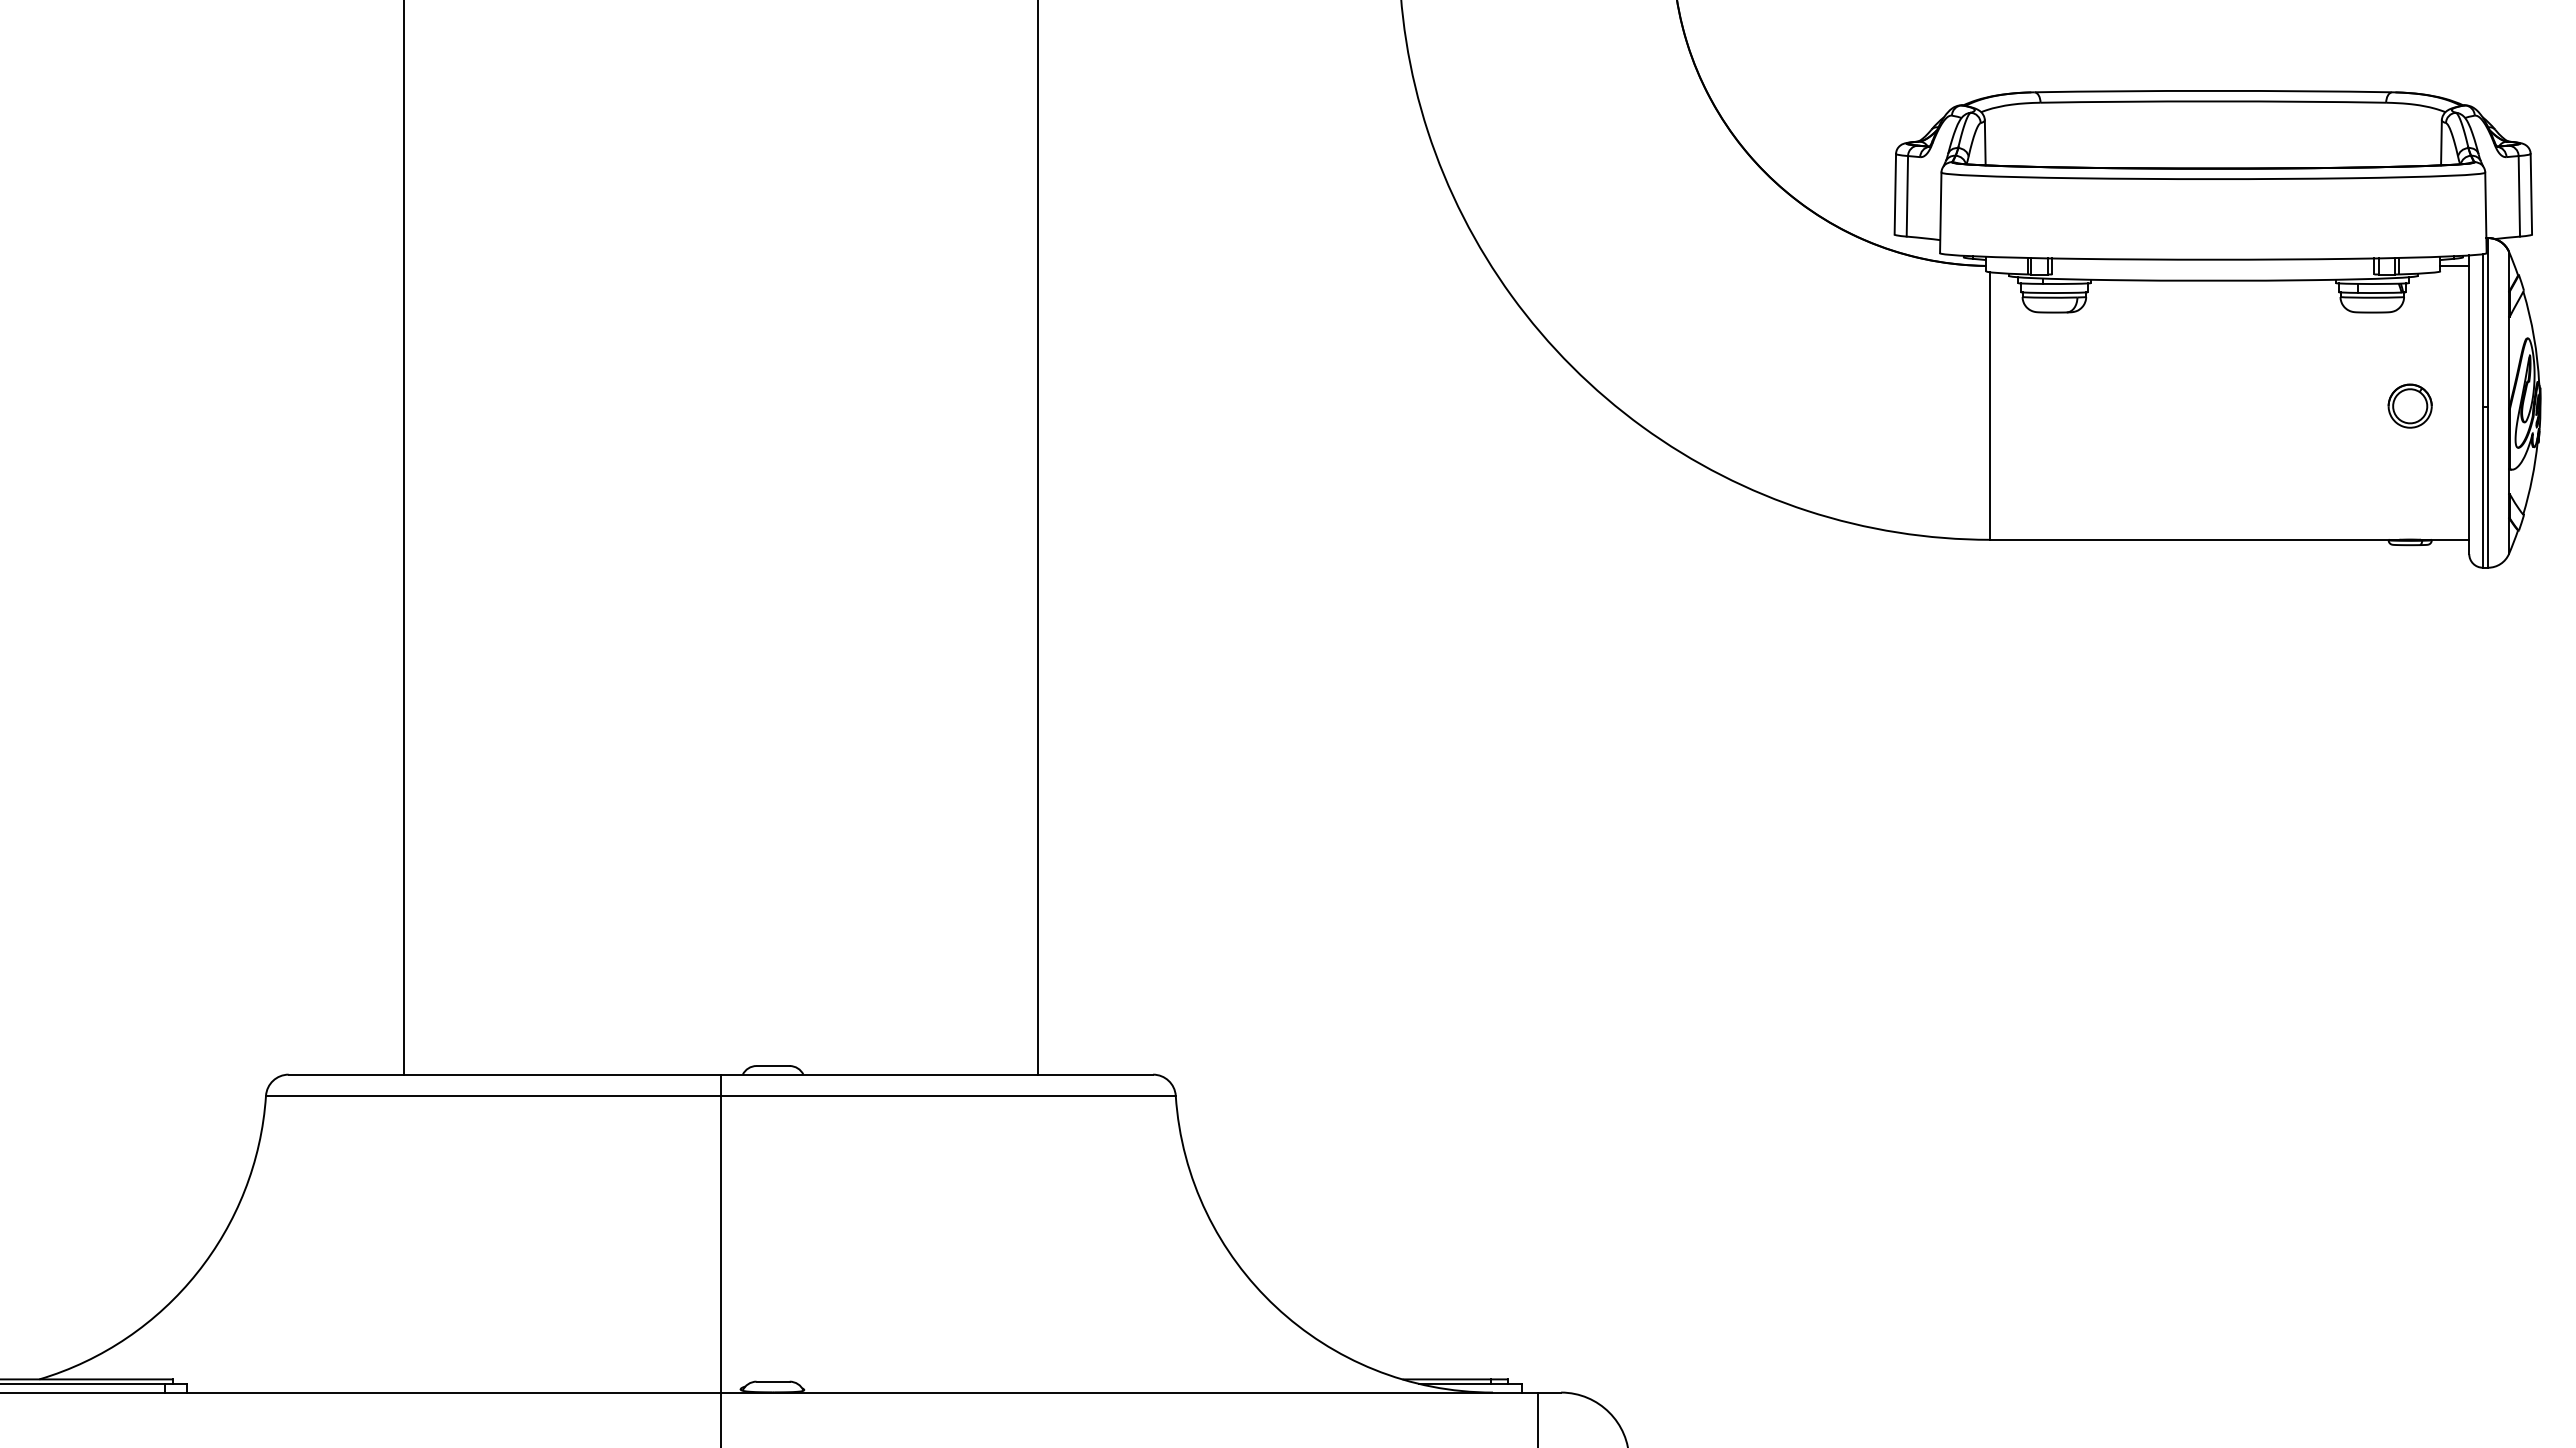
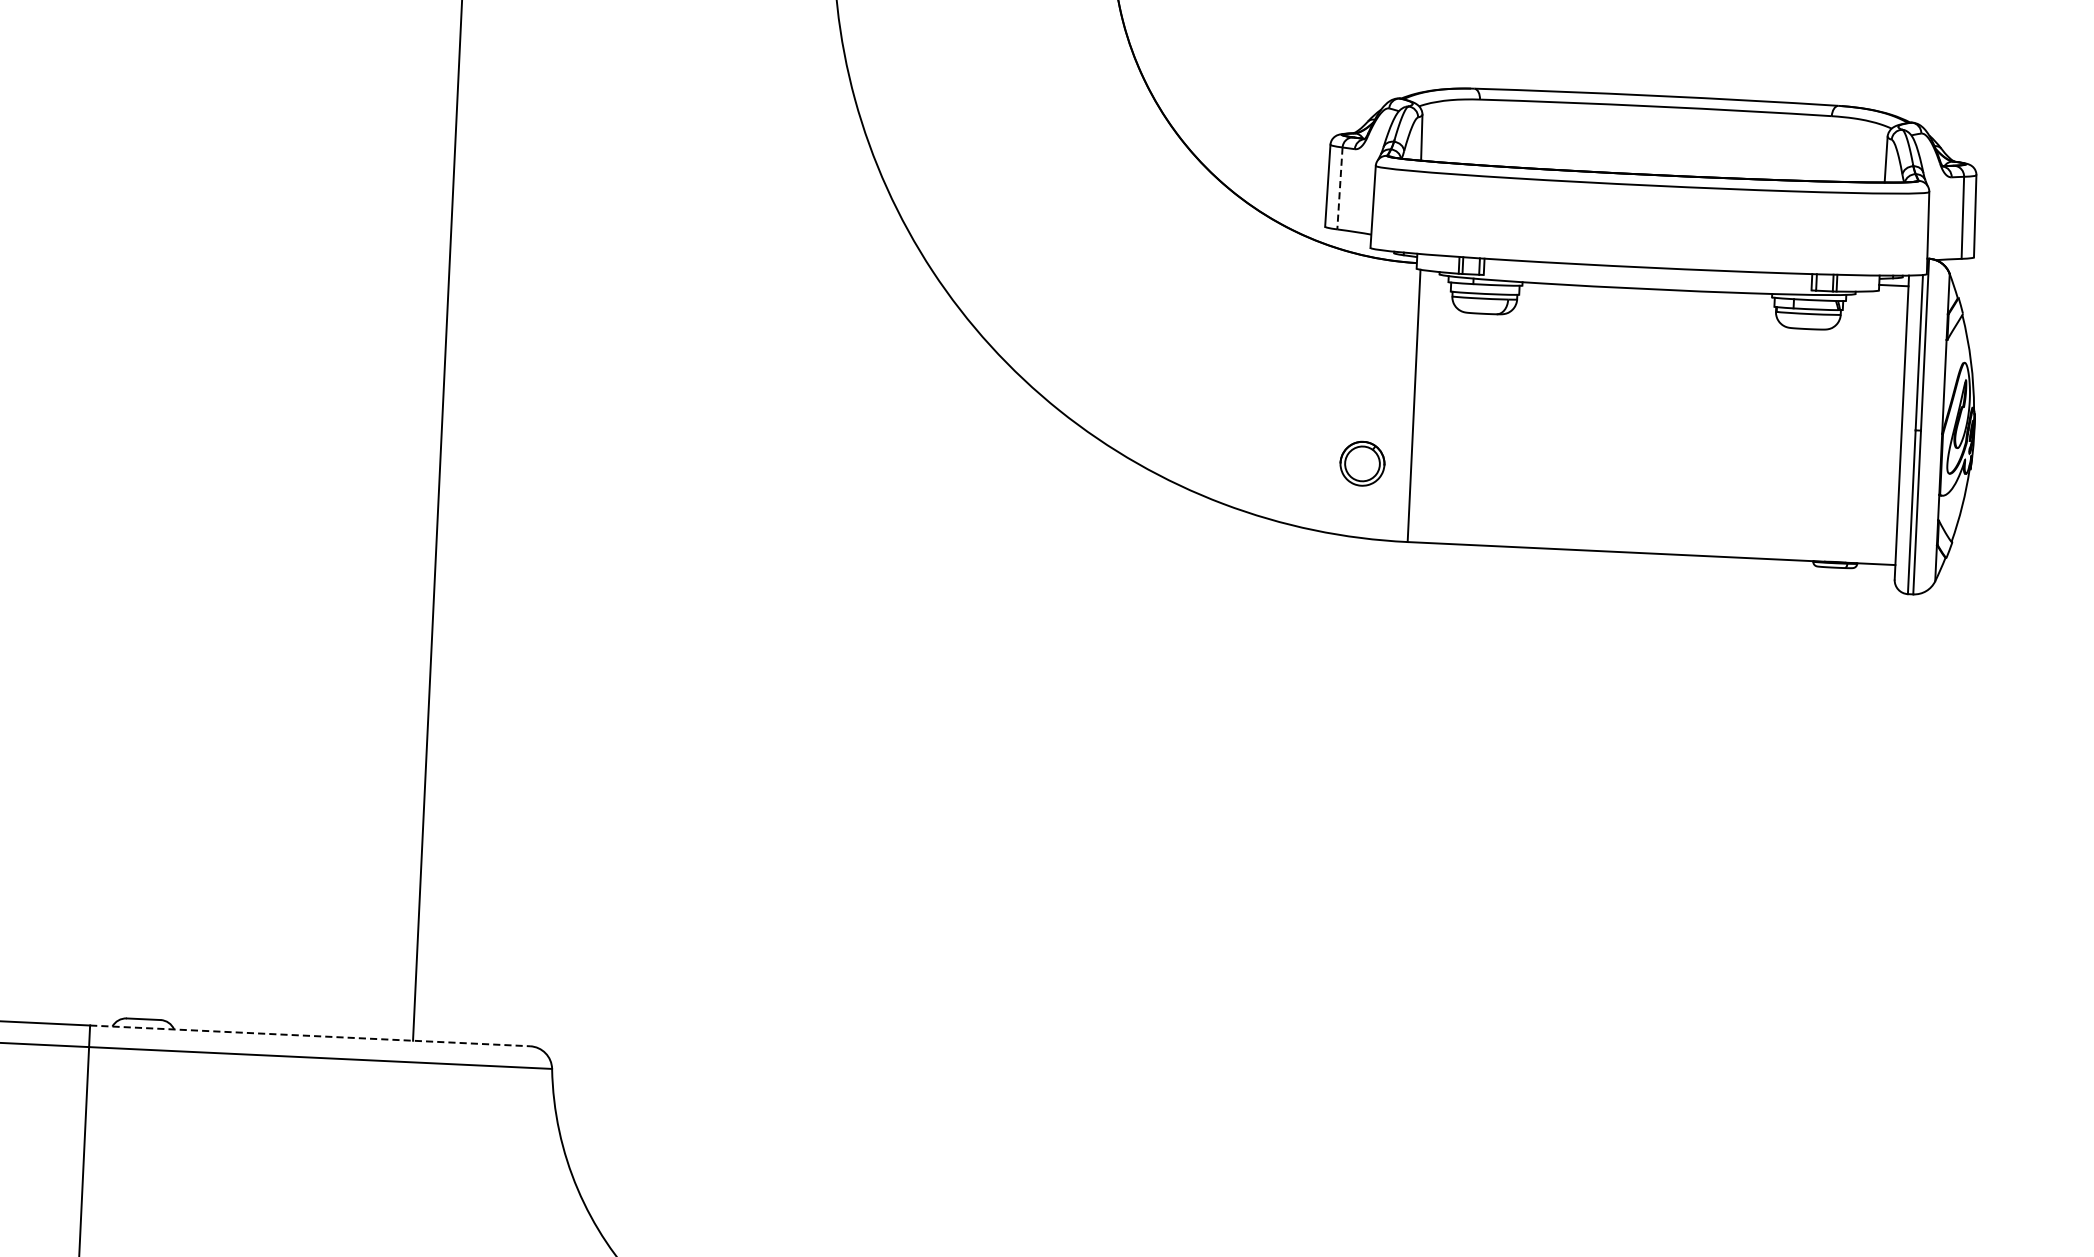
line: (1907, 196) -> (1340, 188), solid -> dashed
part: (2409, 405) -> (1361, 463), moved
line: (937, 1074) -> (310, 1035), solid -> dashed

